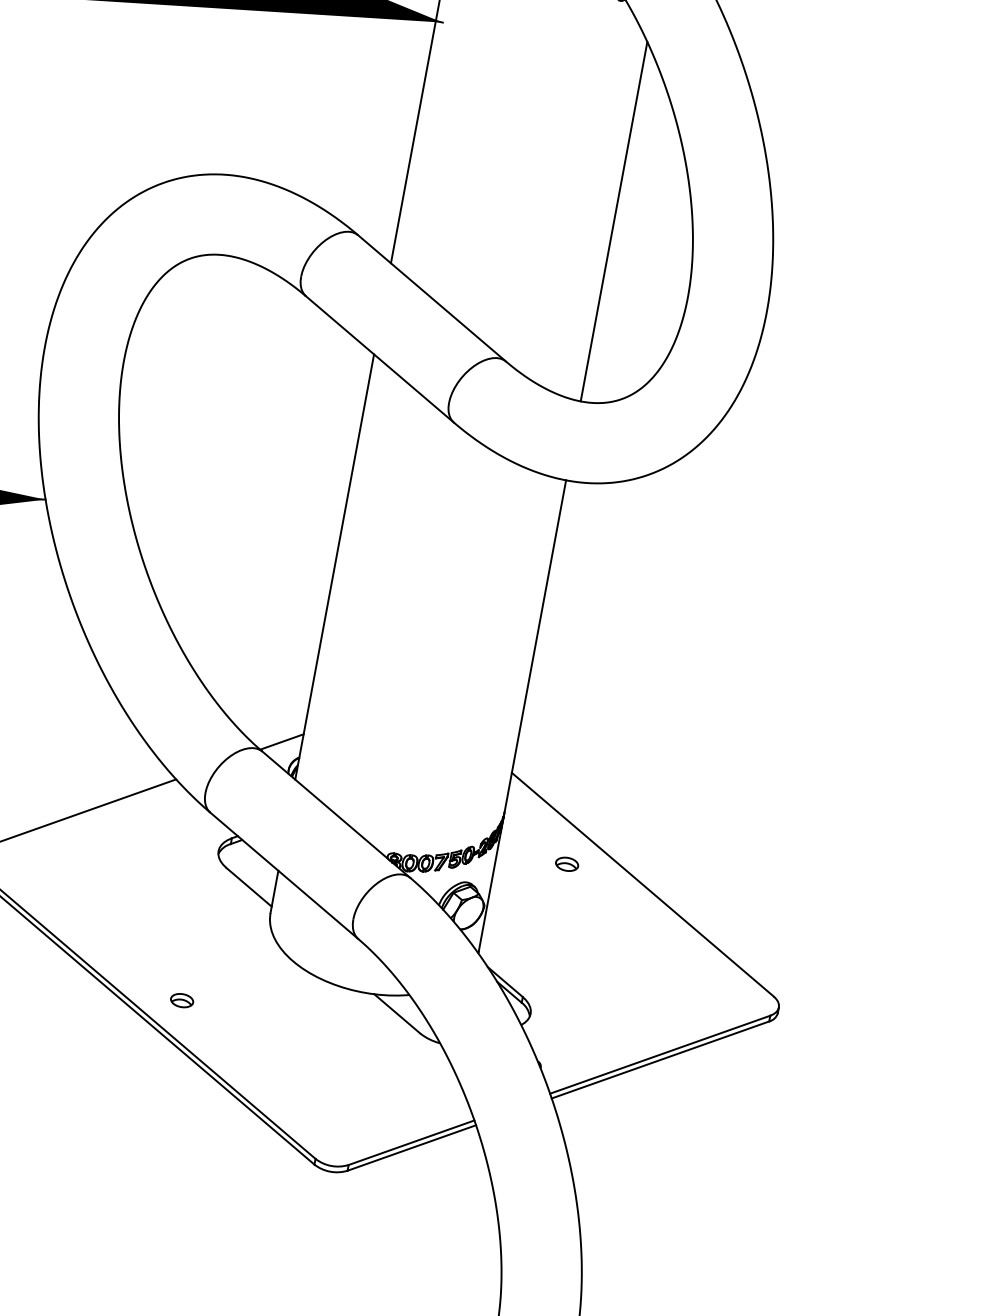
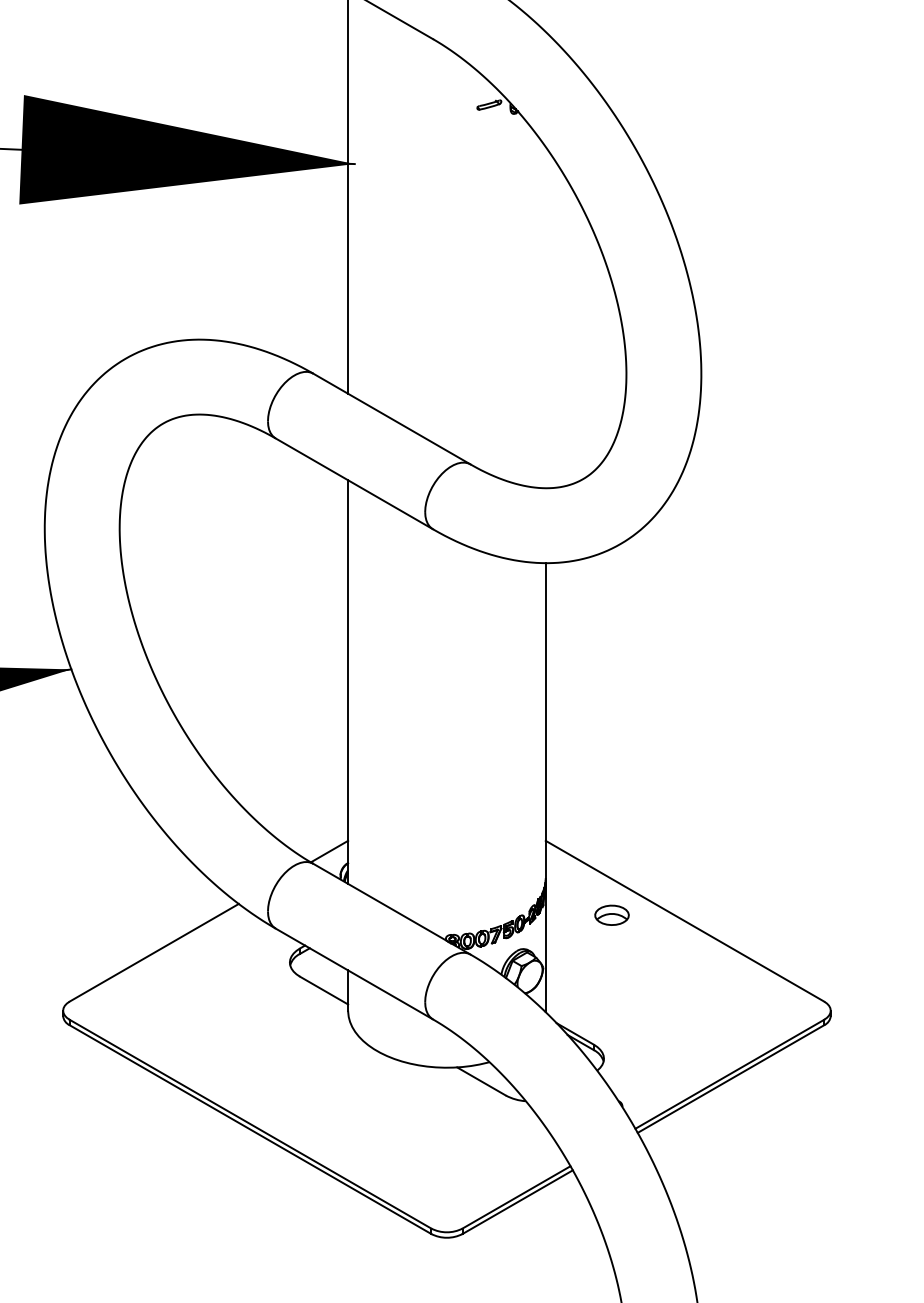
line: (613, 221) -> (545, 317), removed
part: (566, 864) -> (611, 915), size x1.6
part: (181, 1000) -> (281, 1105), removed

